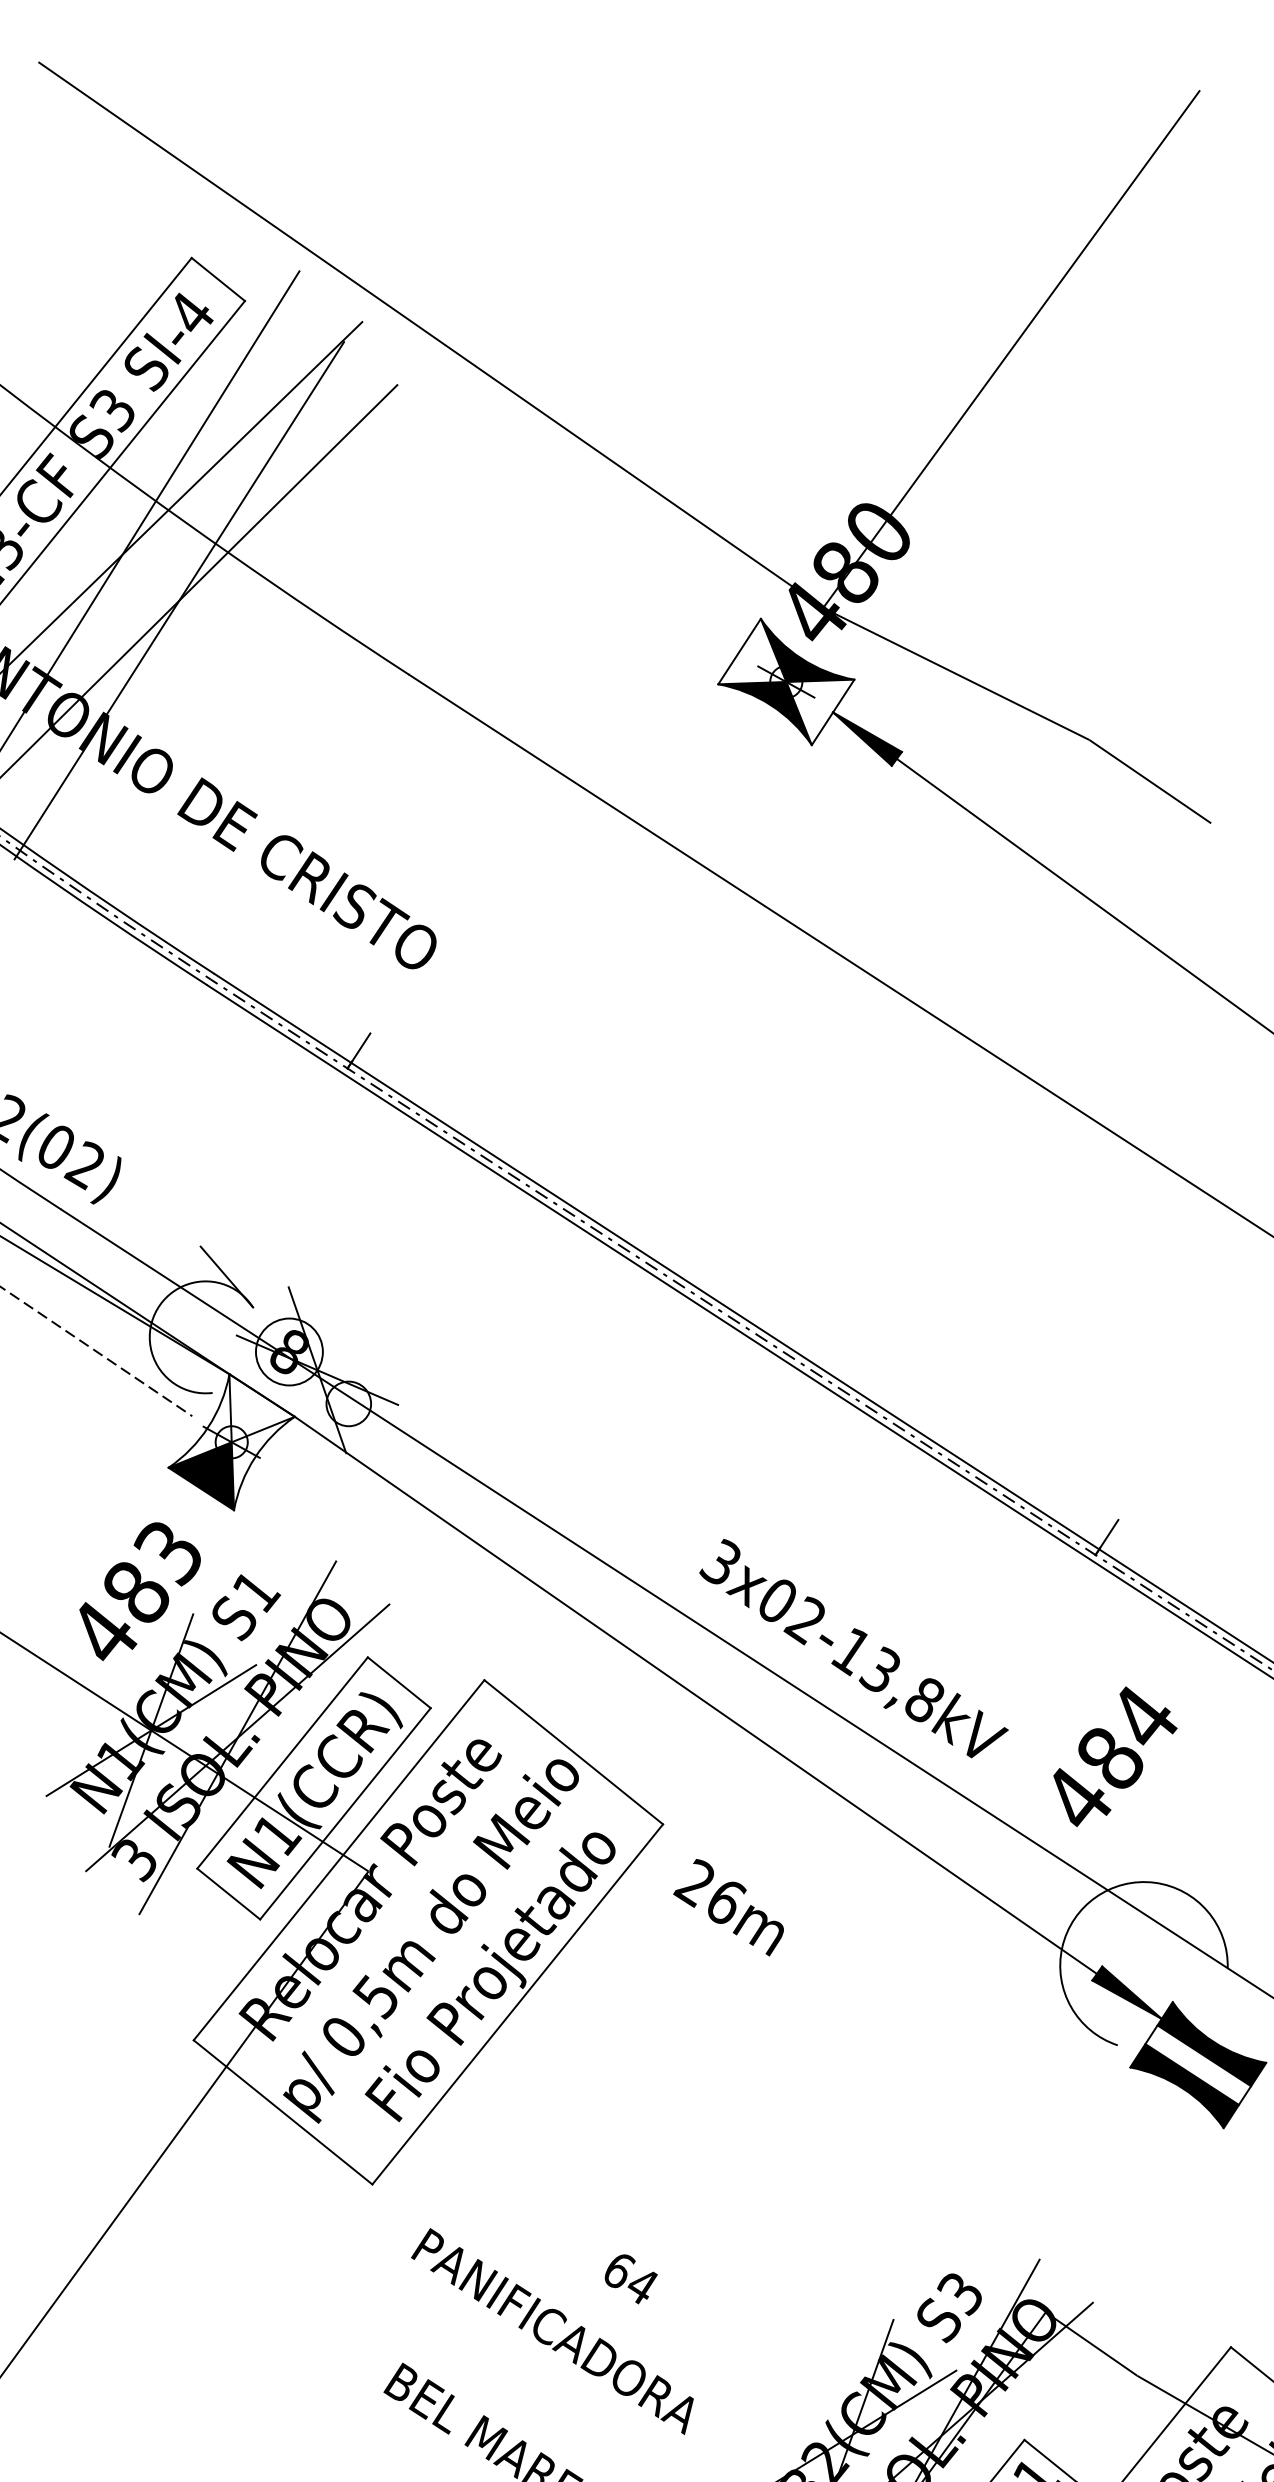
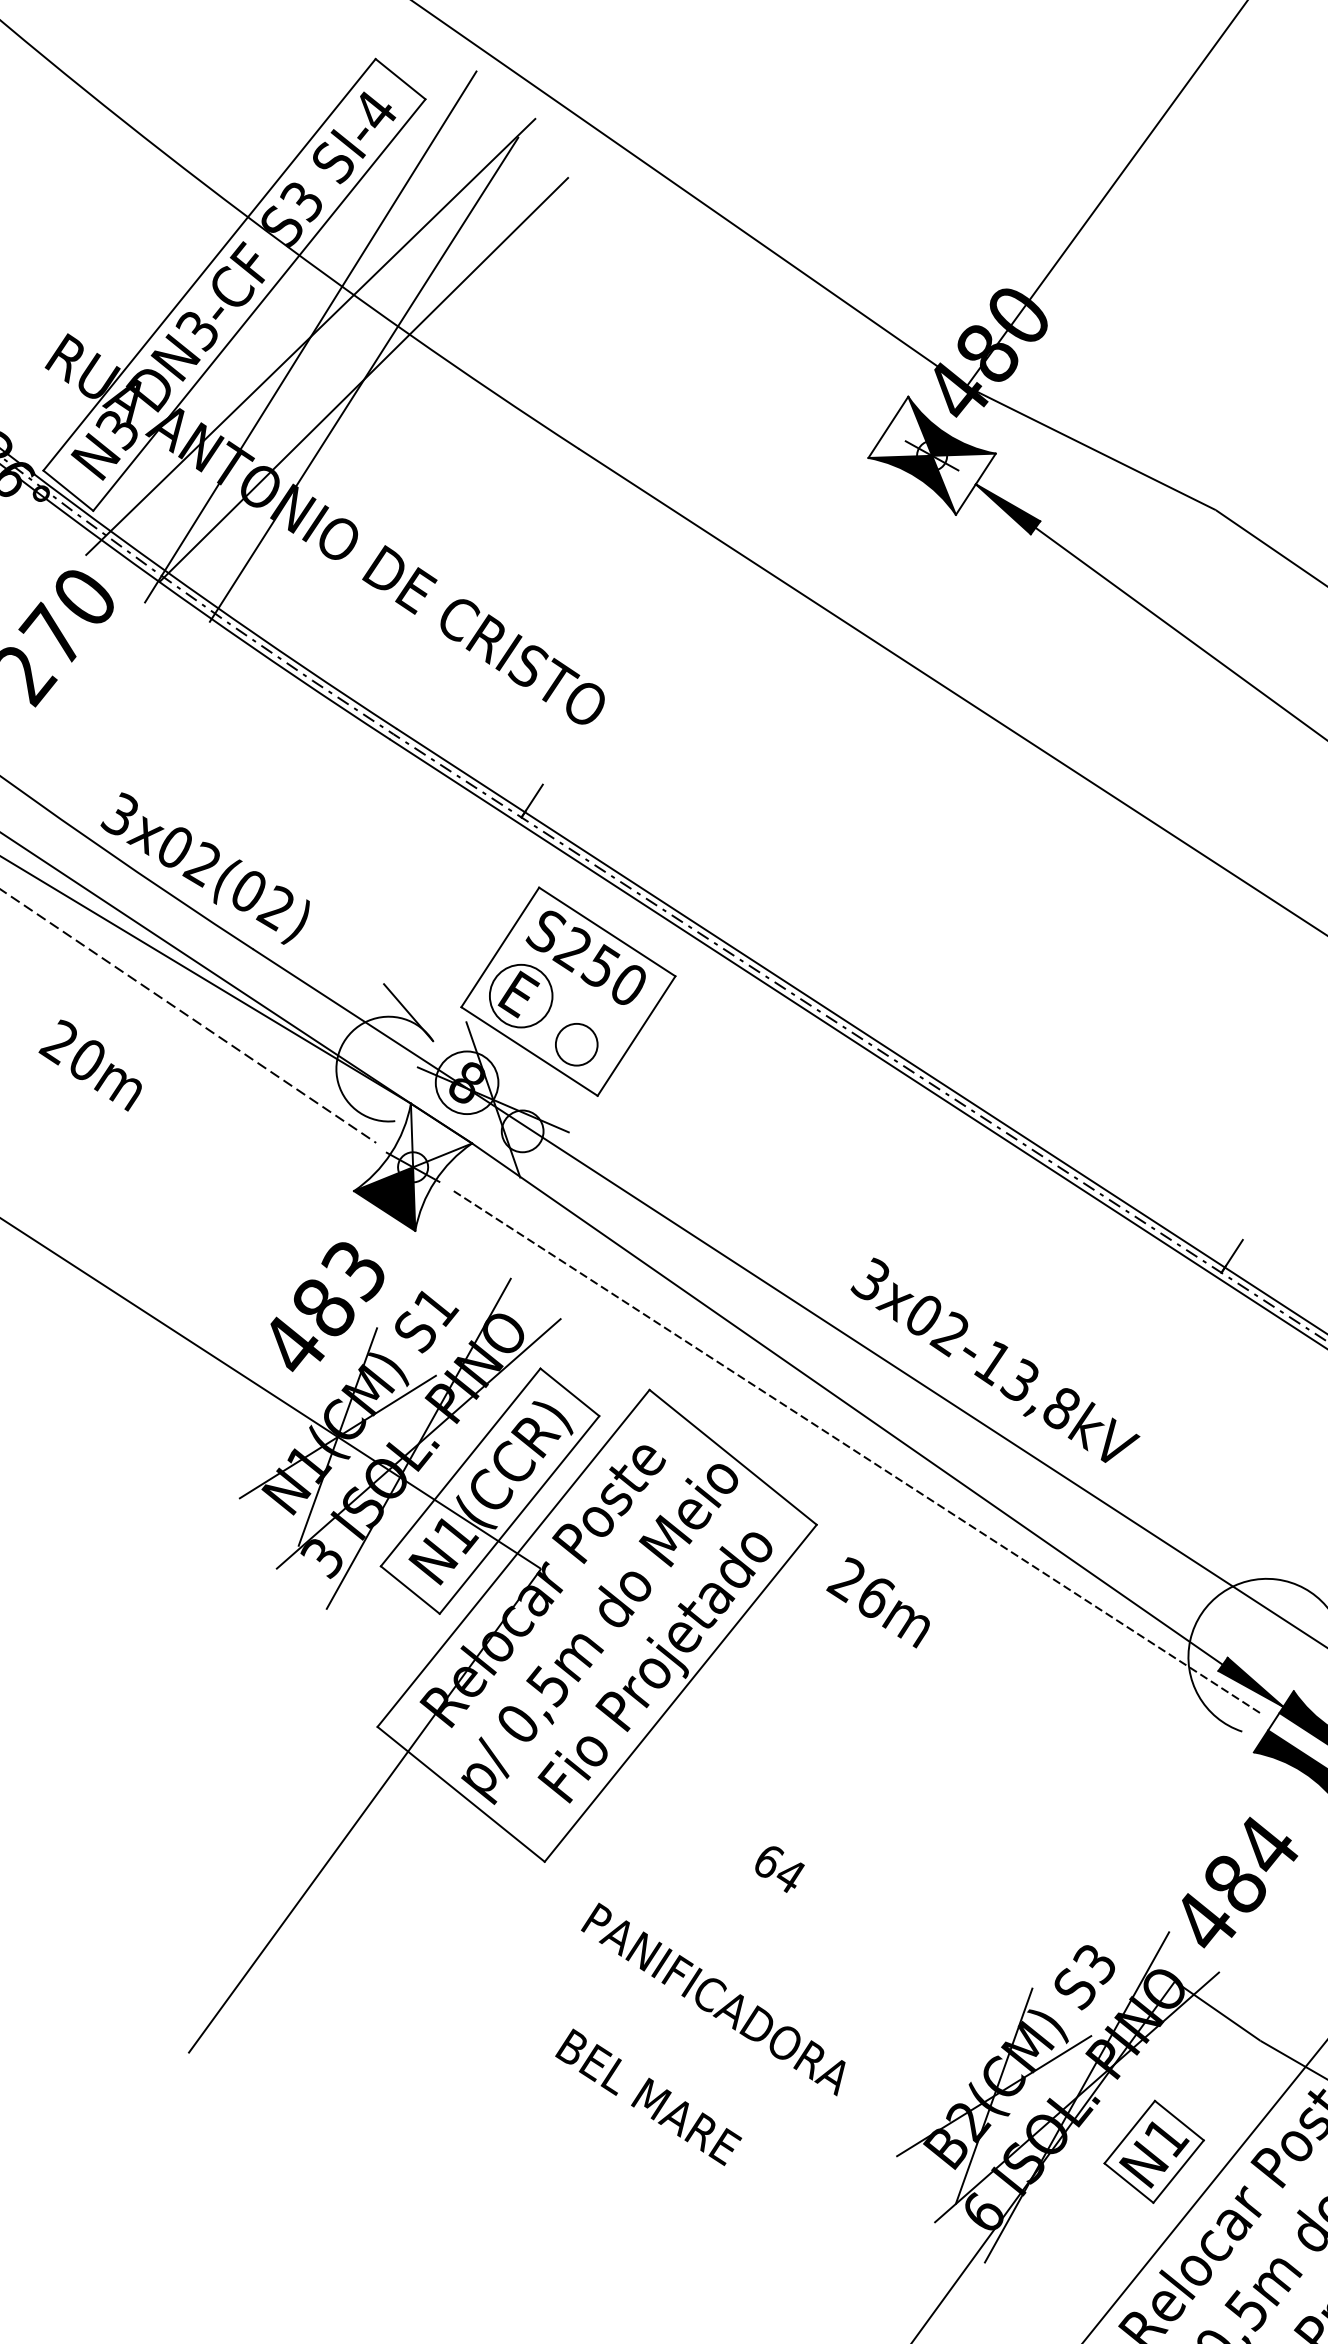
part: (397, 1254) -> (568, 991), added
line: (705, 1747) -> (856, 1452), added
text: (1115, 1756) -> (1240, 1882), moved
text: (630, 2279) -> (779, 1869), moved

